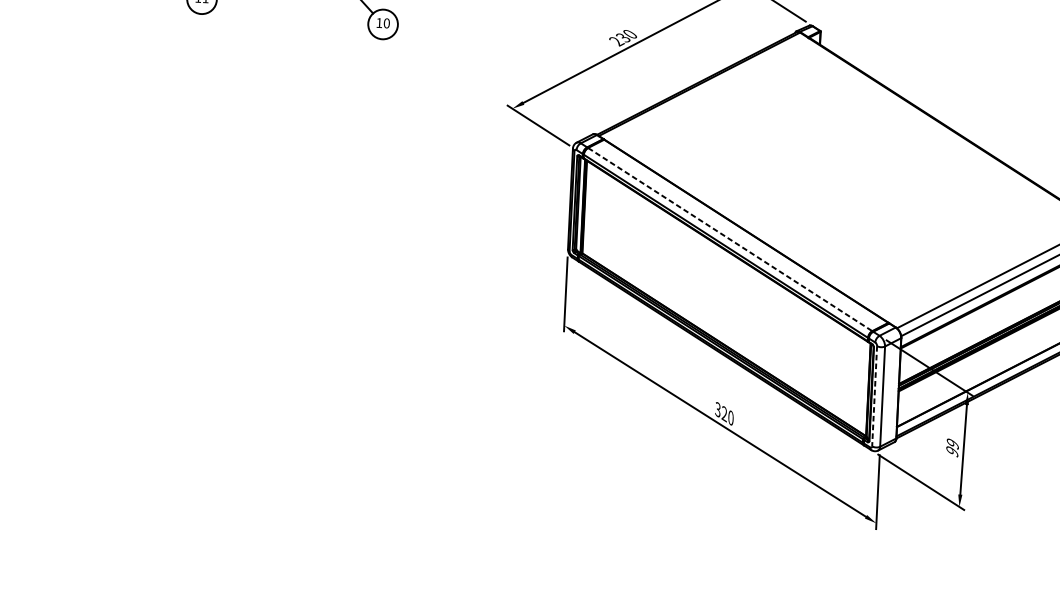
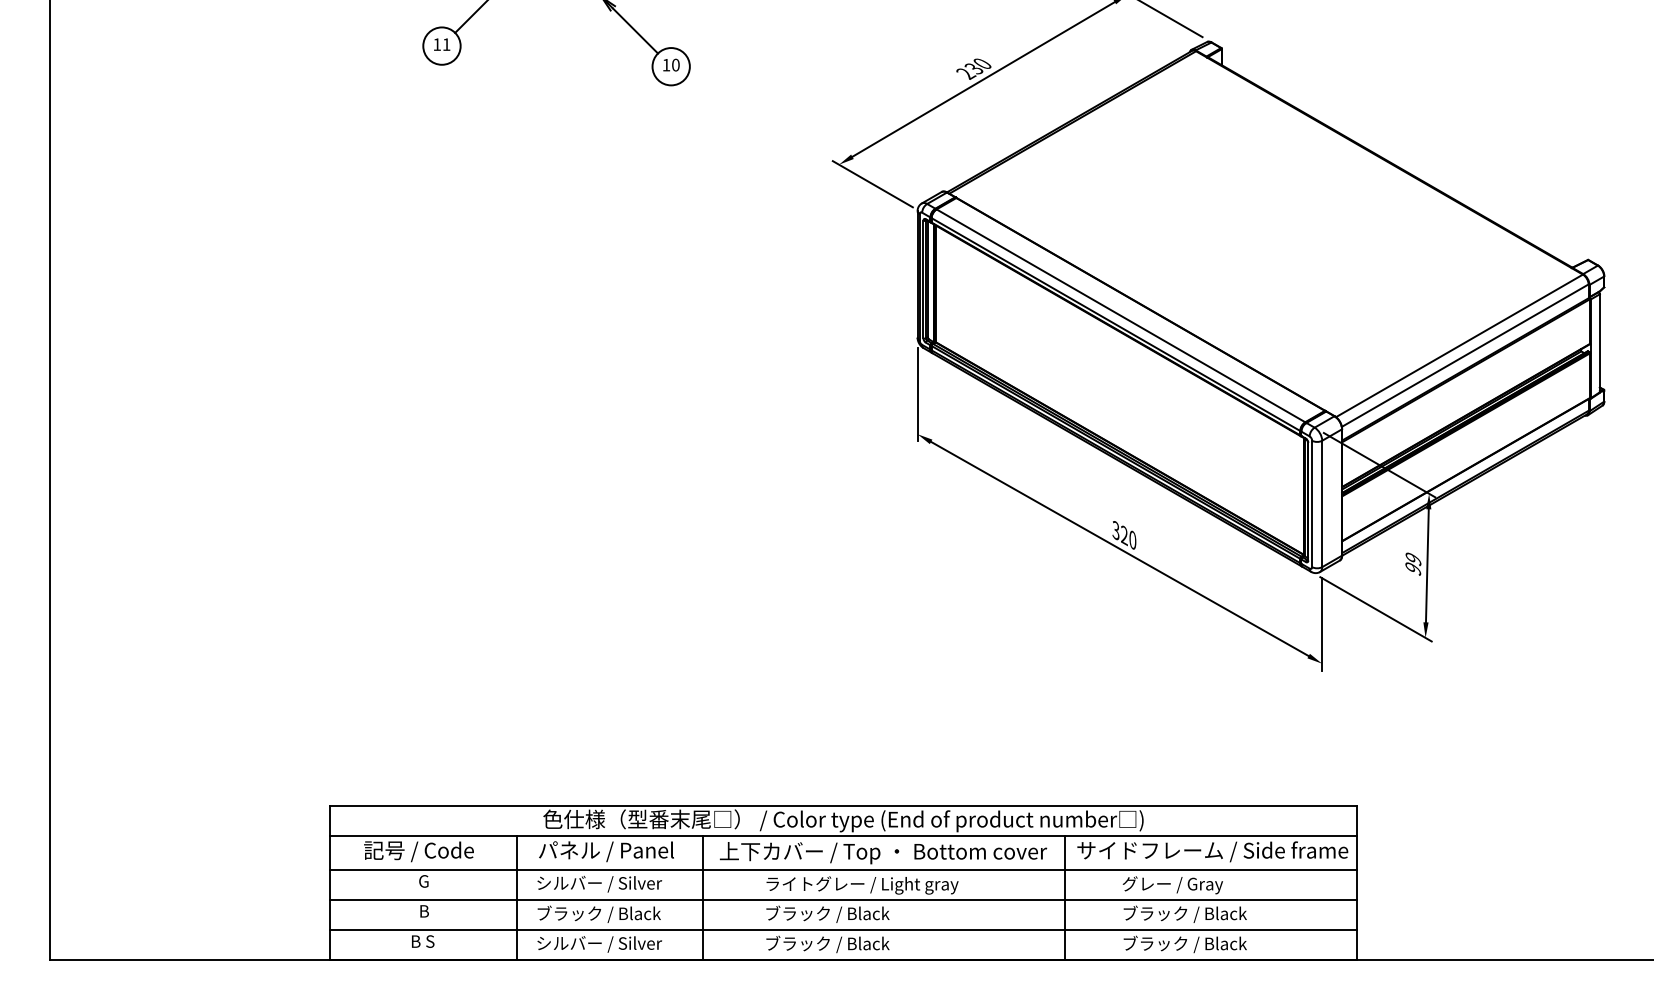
line: (729, 239) -> (1120, 315), dashed -> solid
line: (874, 396) -> (1312, 504), dashed -> solid

